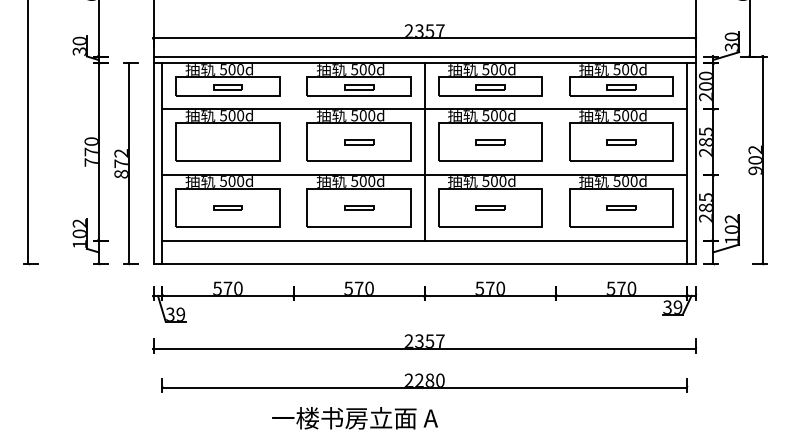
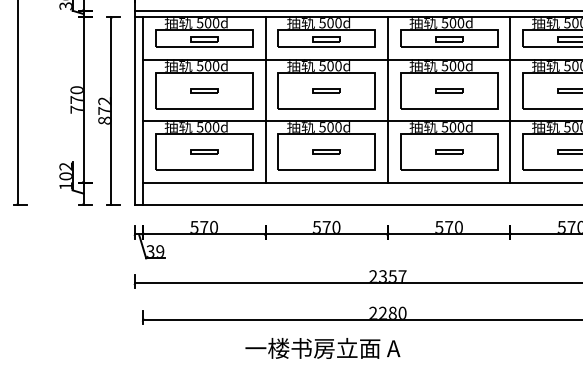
part: (227, 142) -> (203, 91), added
line: (293, 151) -> (265, 99), added
line: (555, 151) -> (509, 99), added

